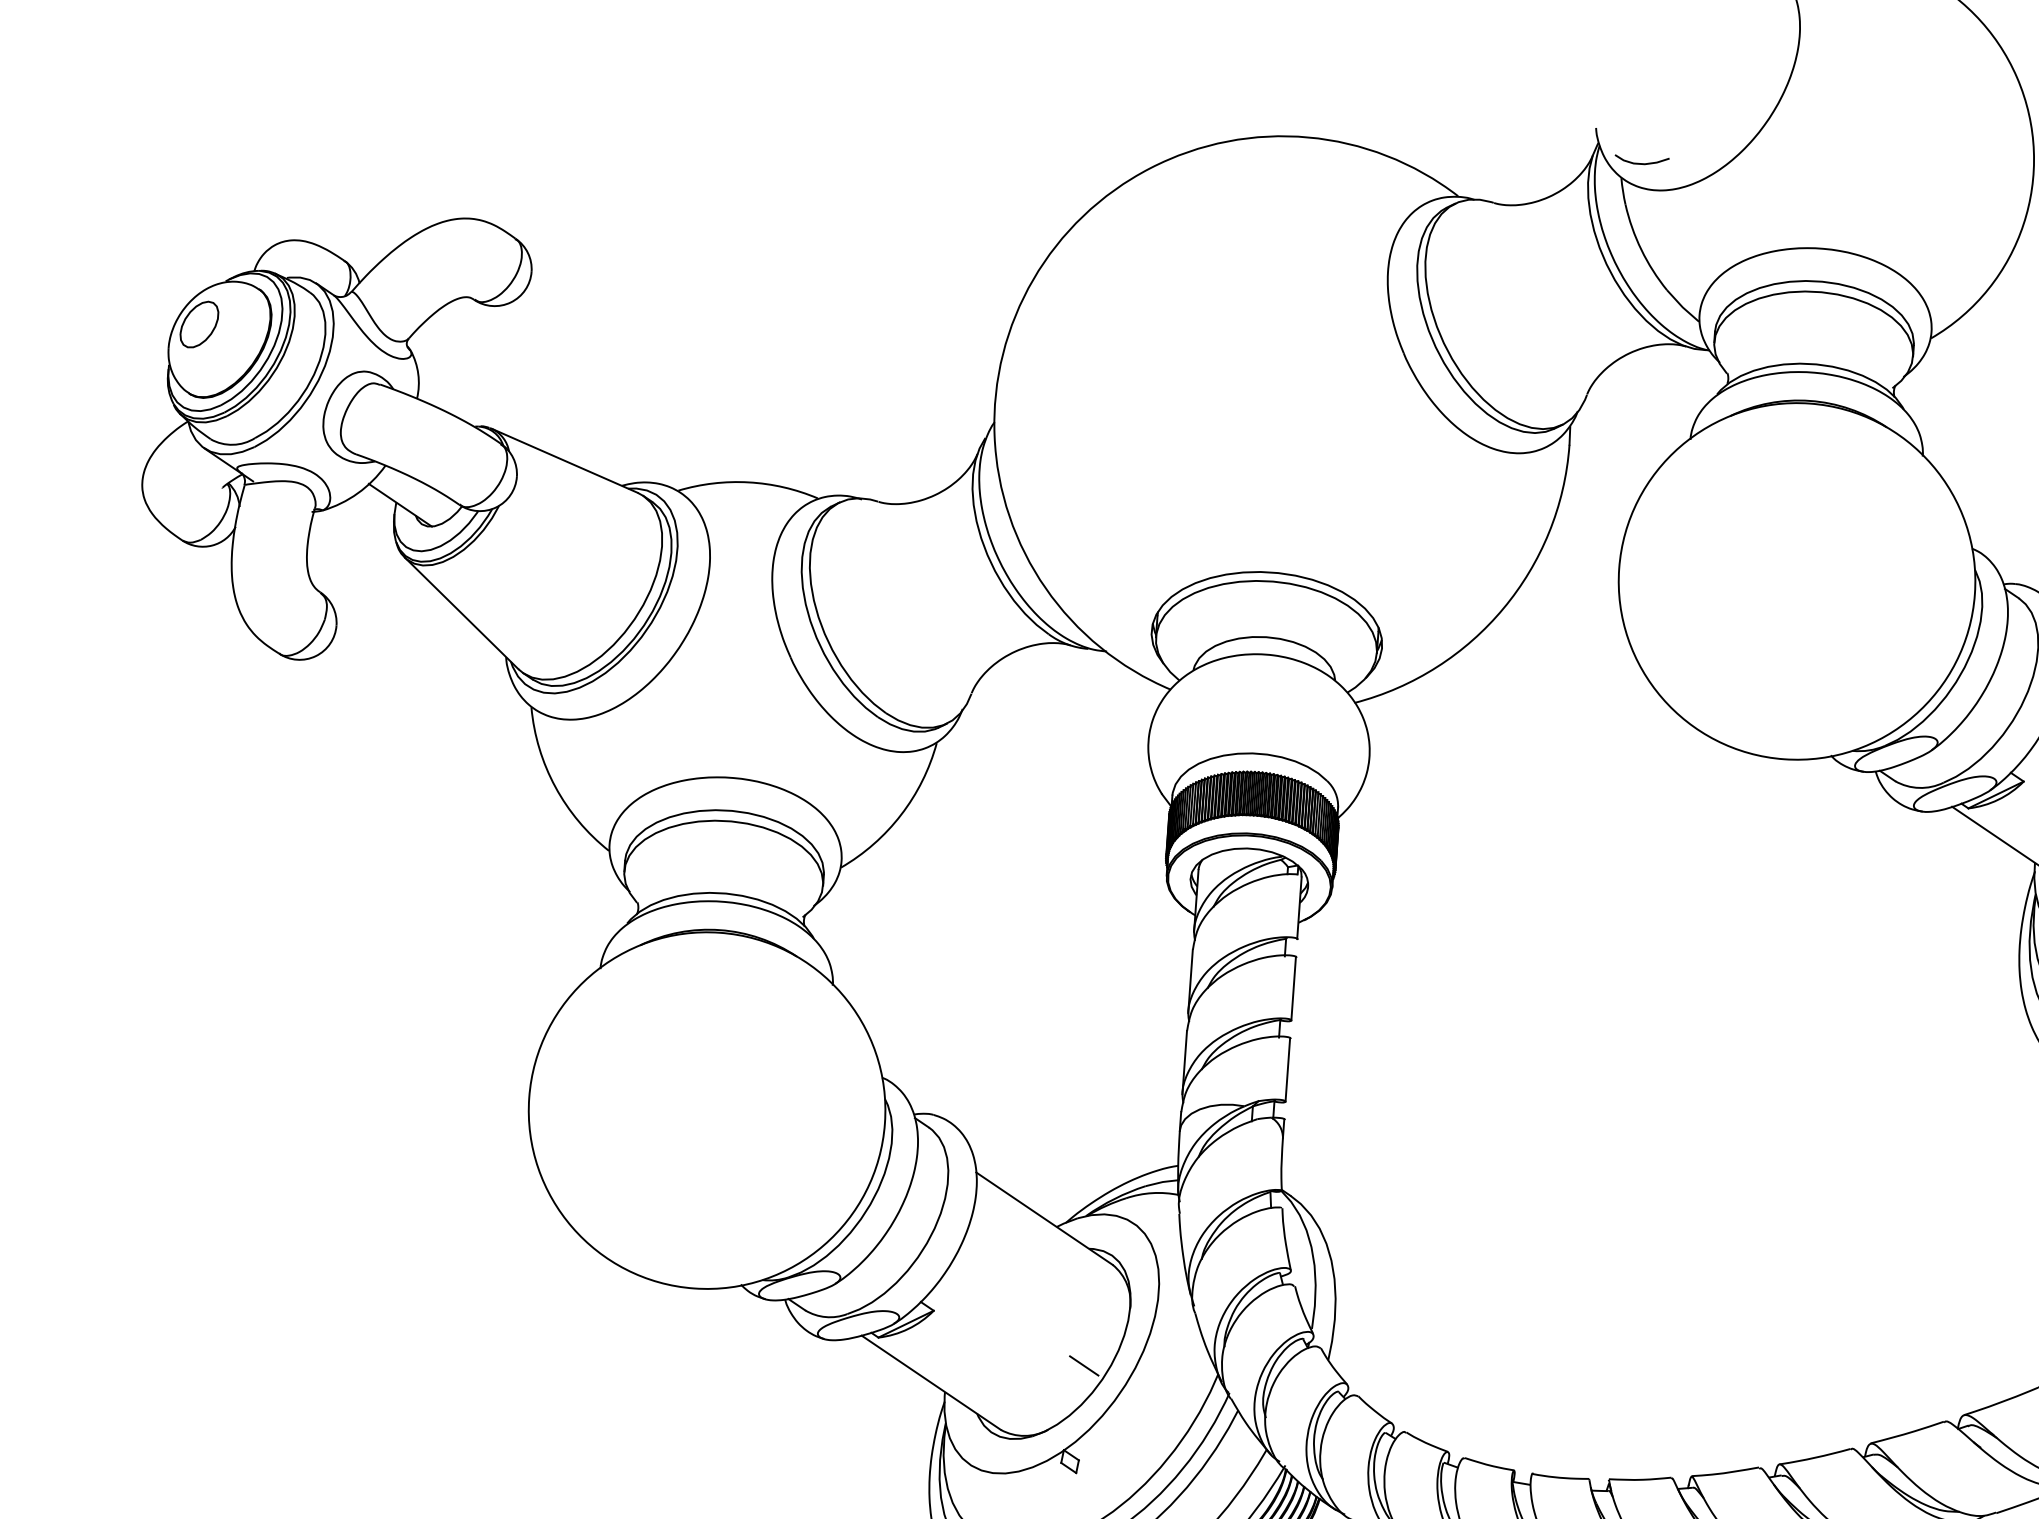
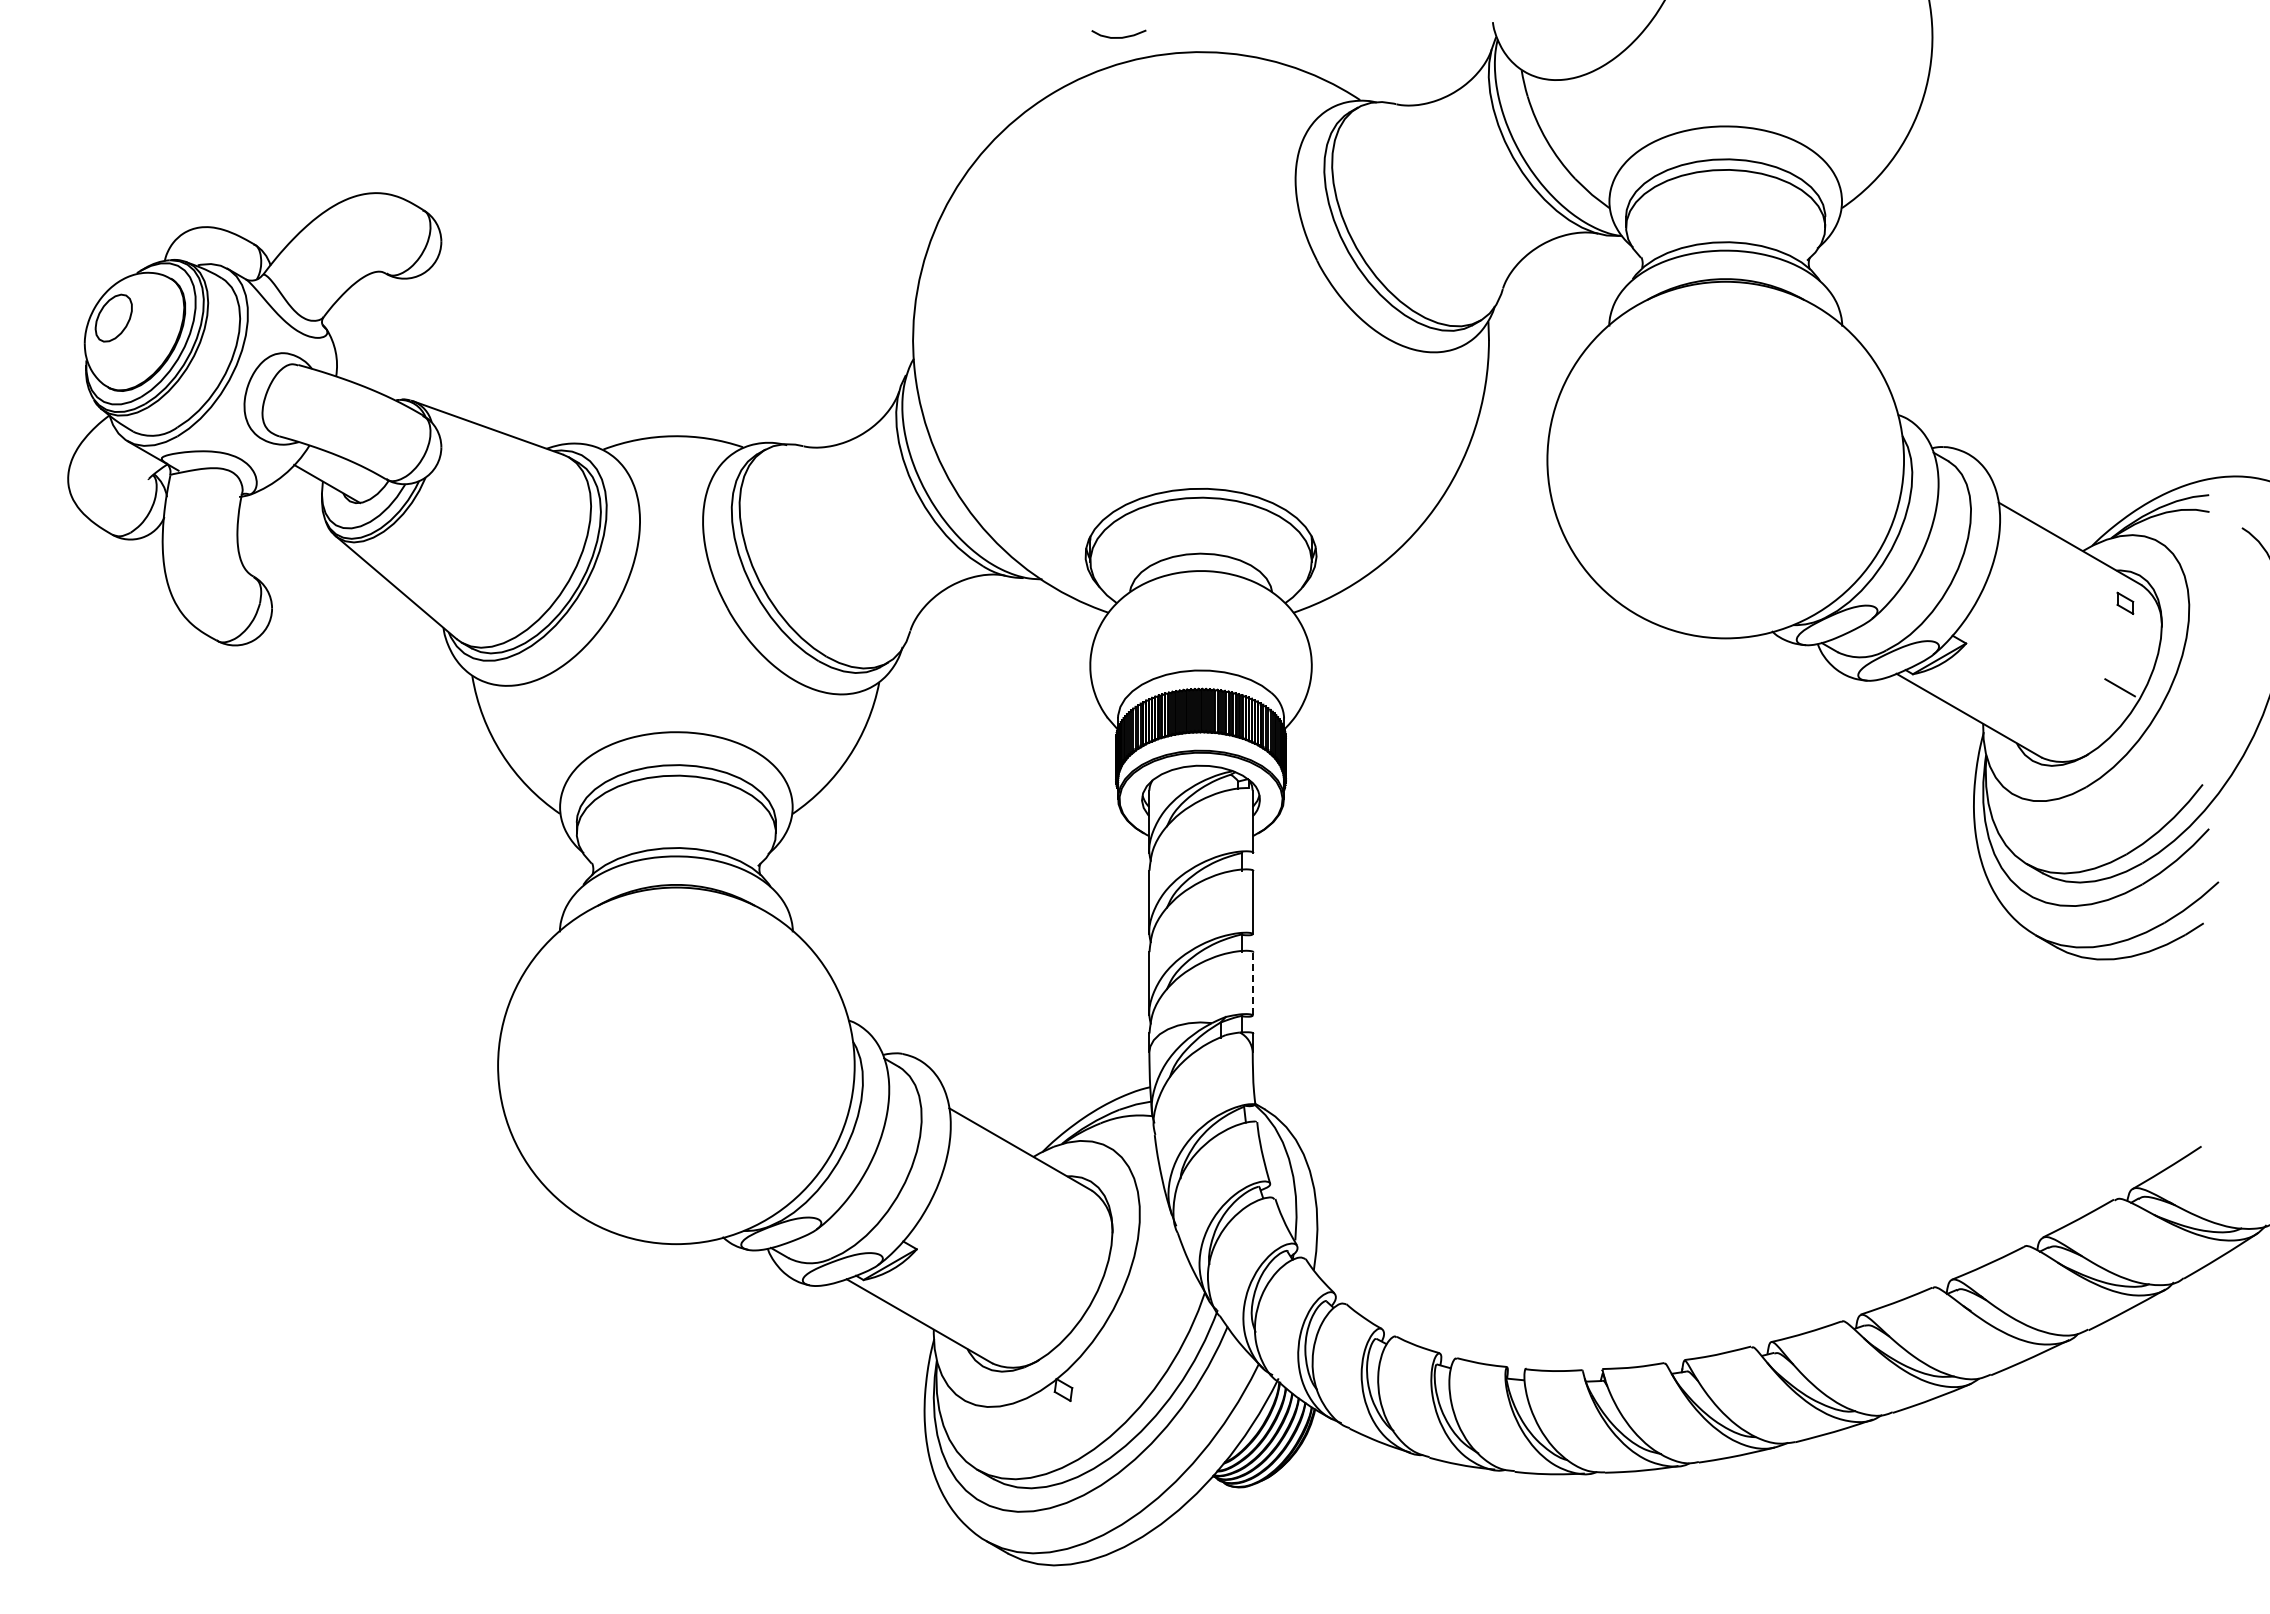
curve: (1641, 163) -> (1118, 37), moved
line: (1287, 1069) -> (1252, 983), solid -> dashed
line: (1083, 1365) -> (1070, 1293), removed

